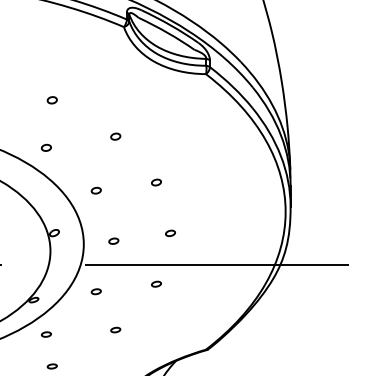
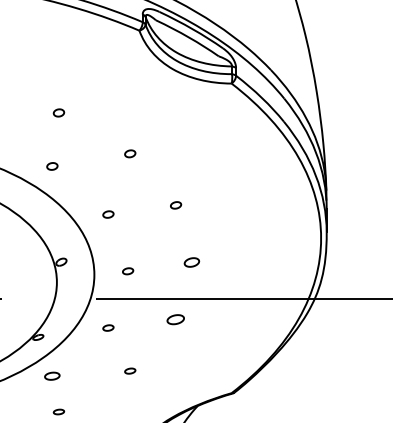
part: (170, 233) -> (191, 262), size x1.4
part: (156, 284) -> (176, 319), size x1.6
part: (46, 333) -> (52, 375), size x1.4

